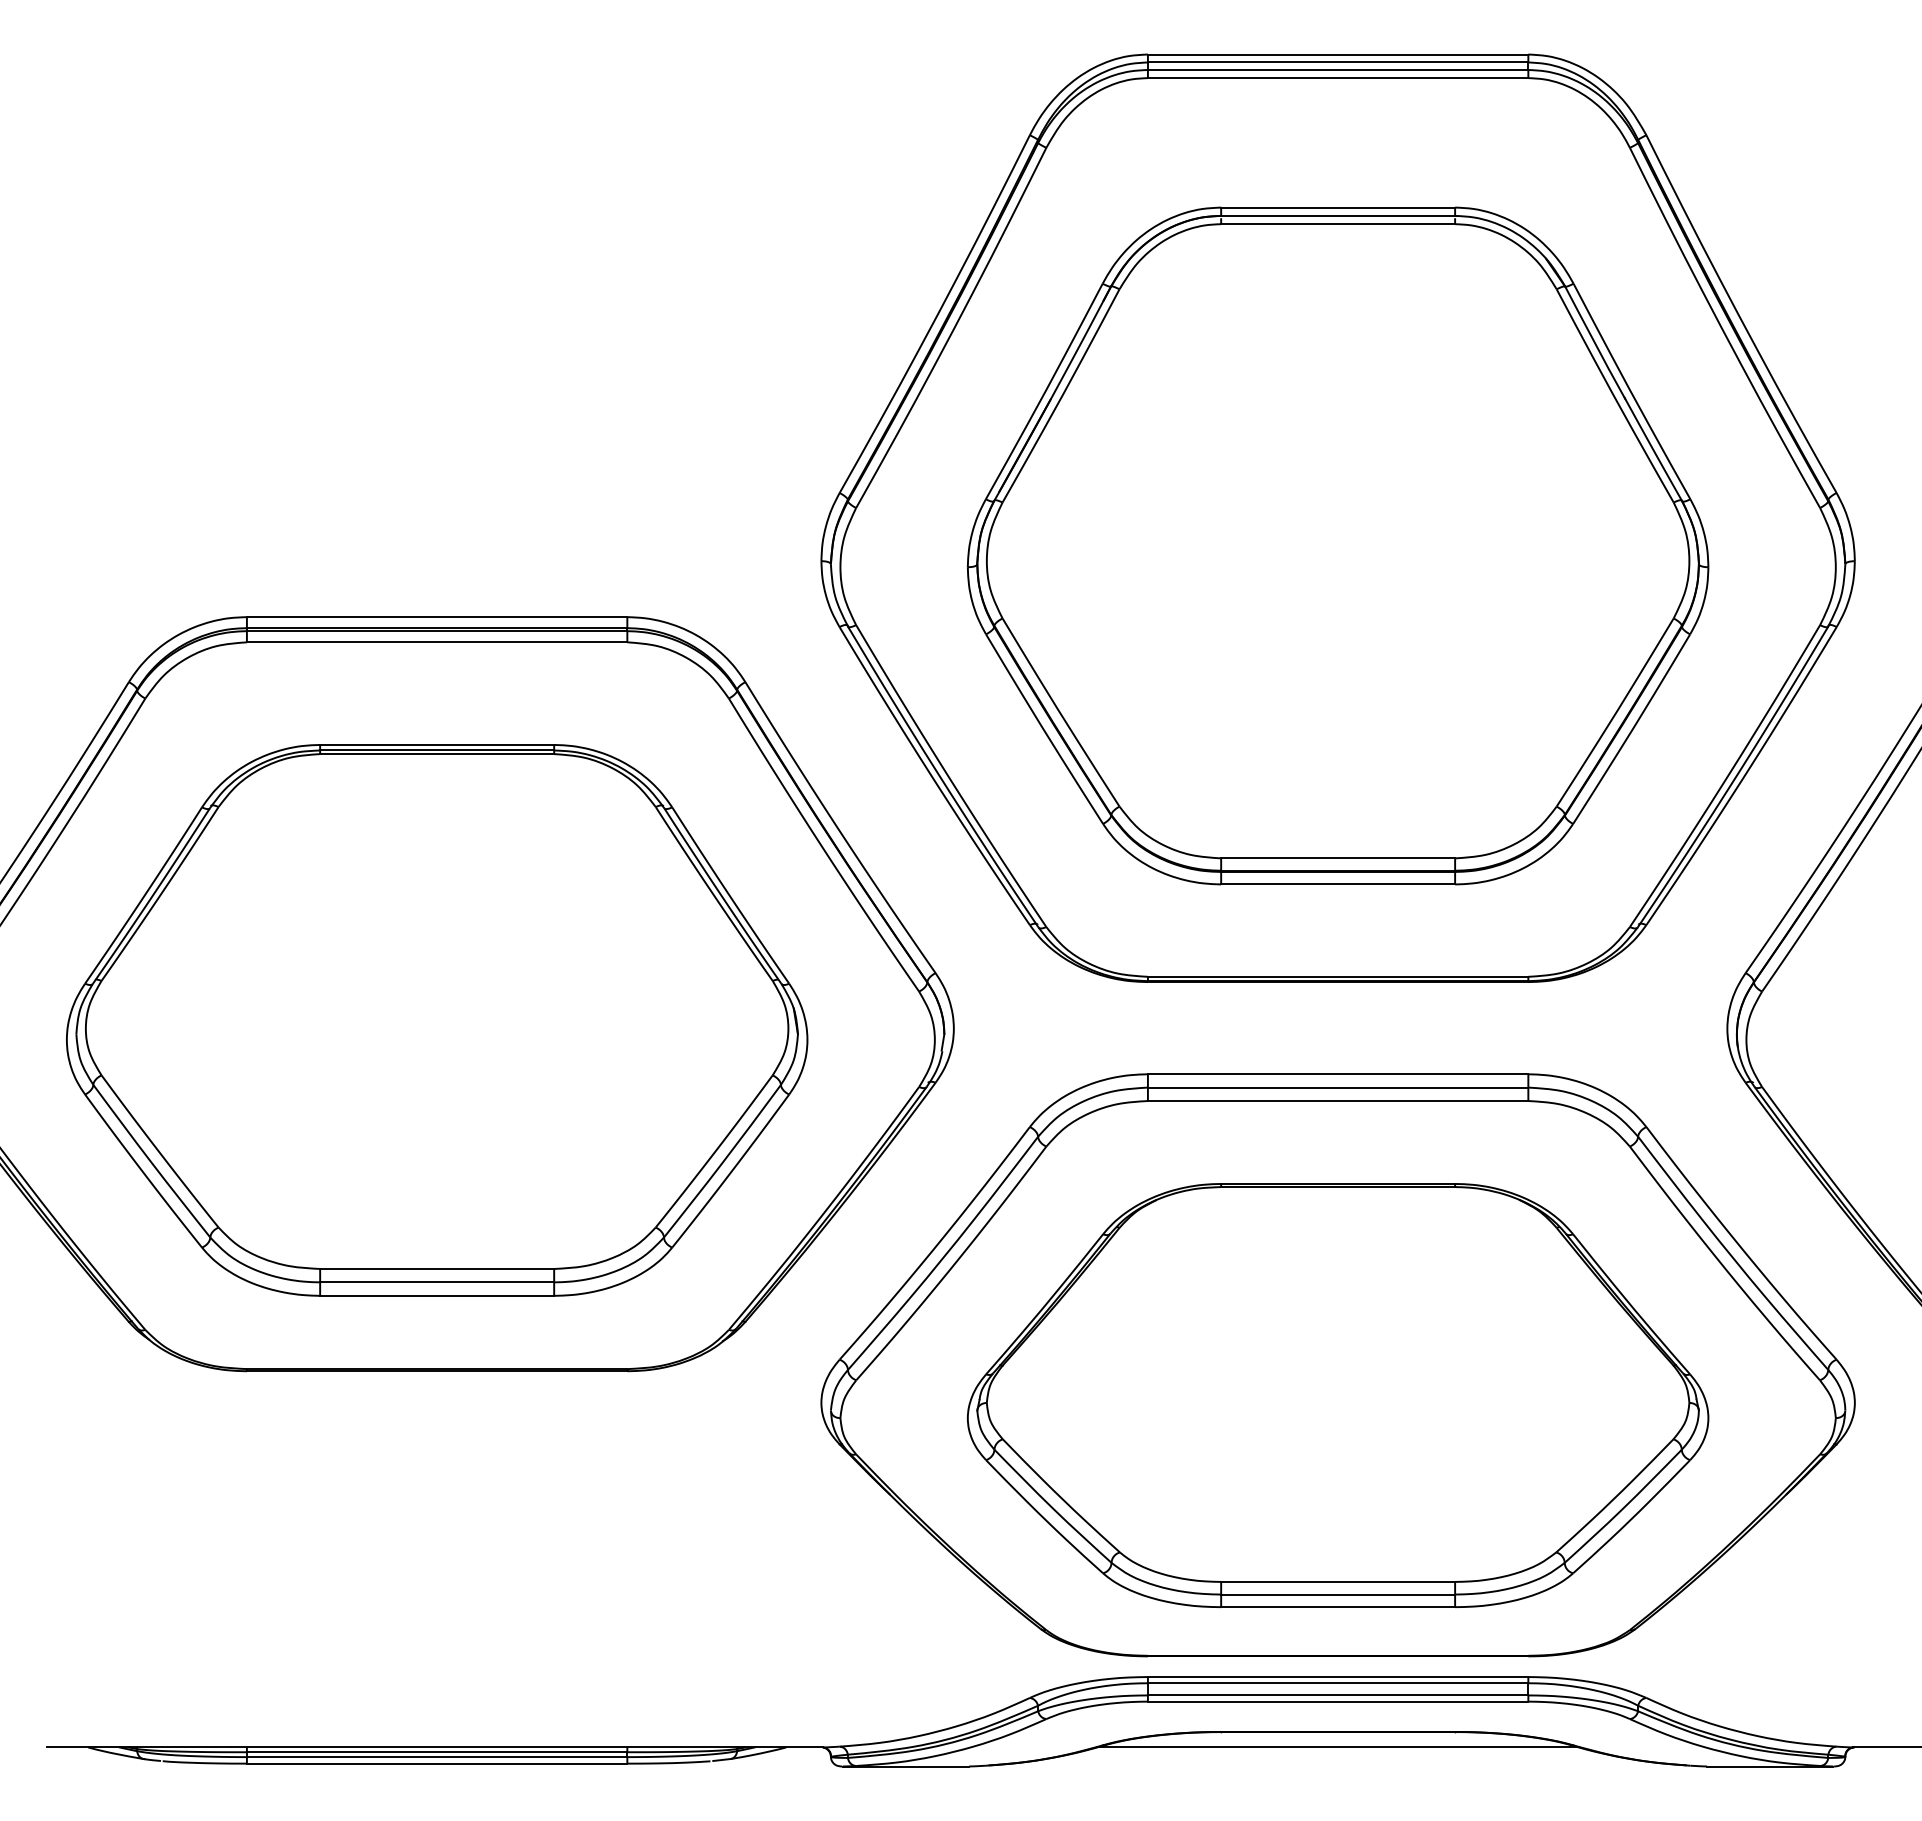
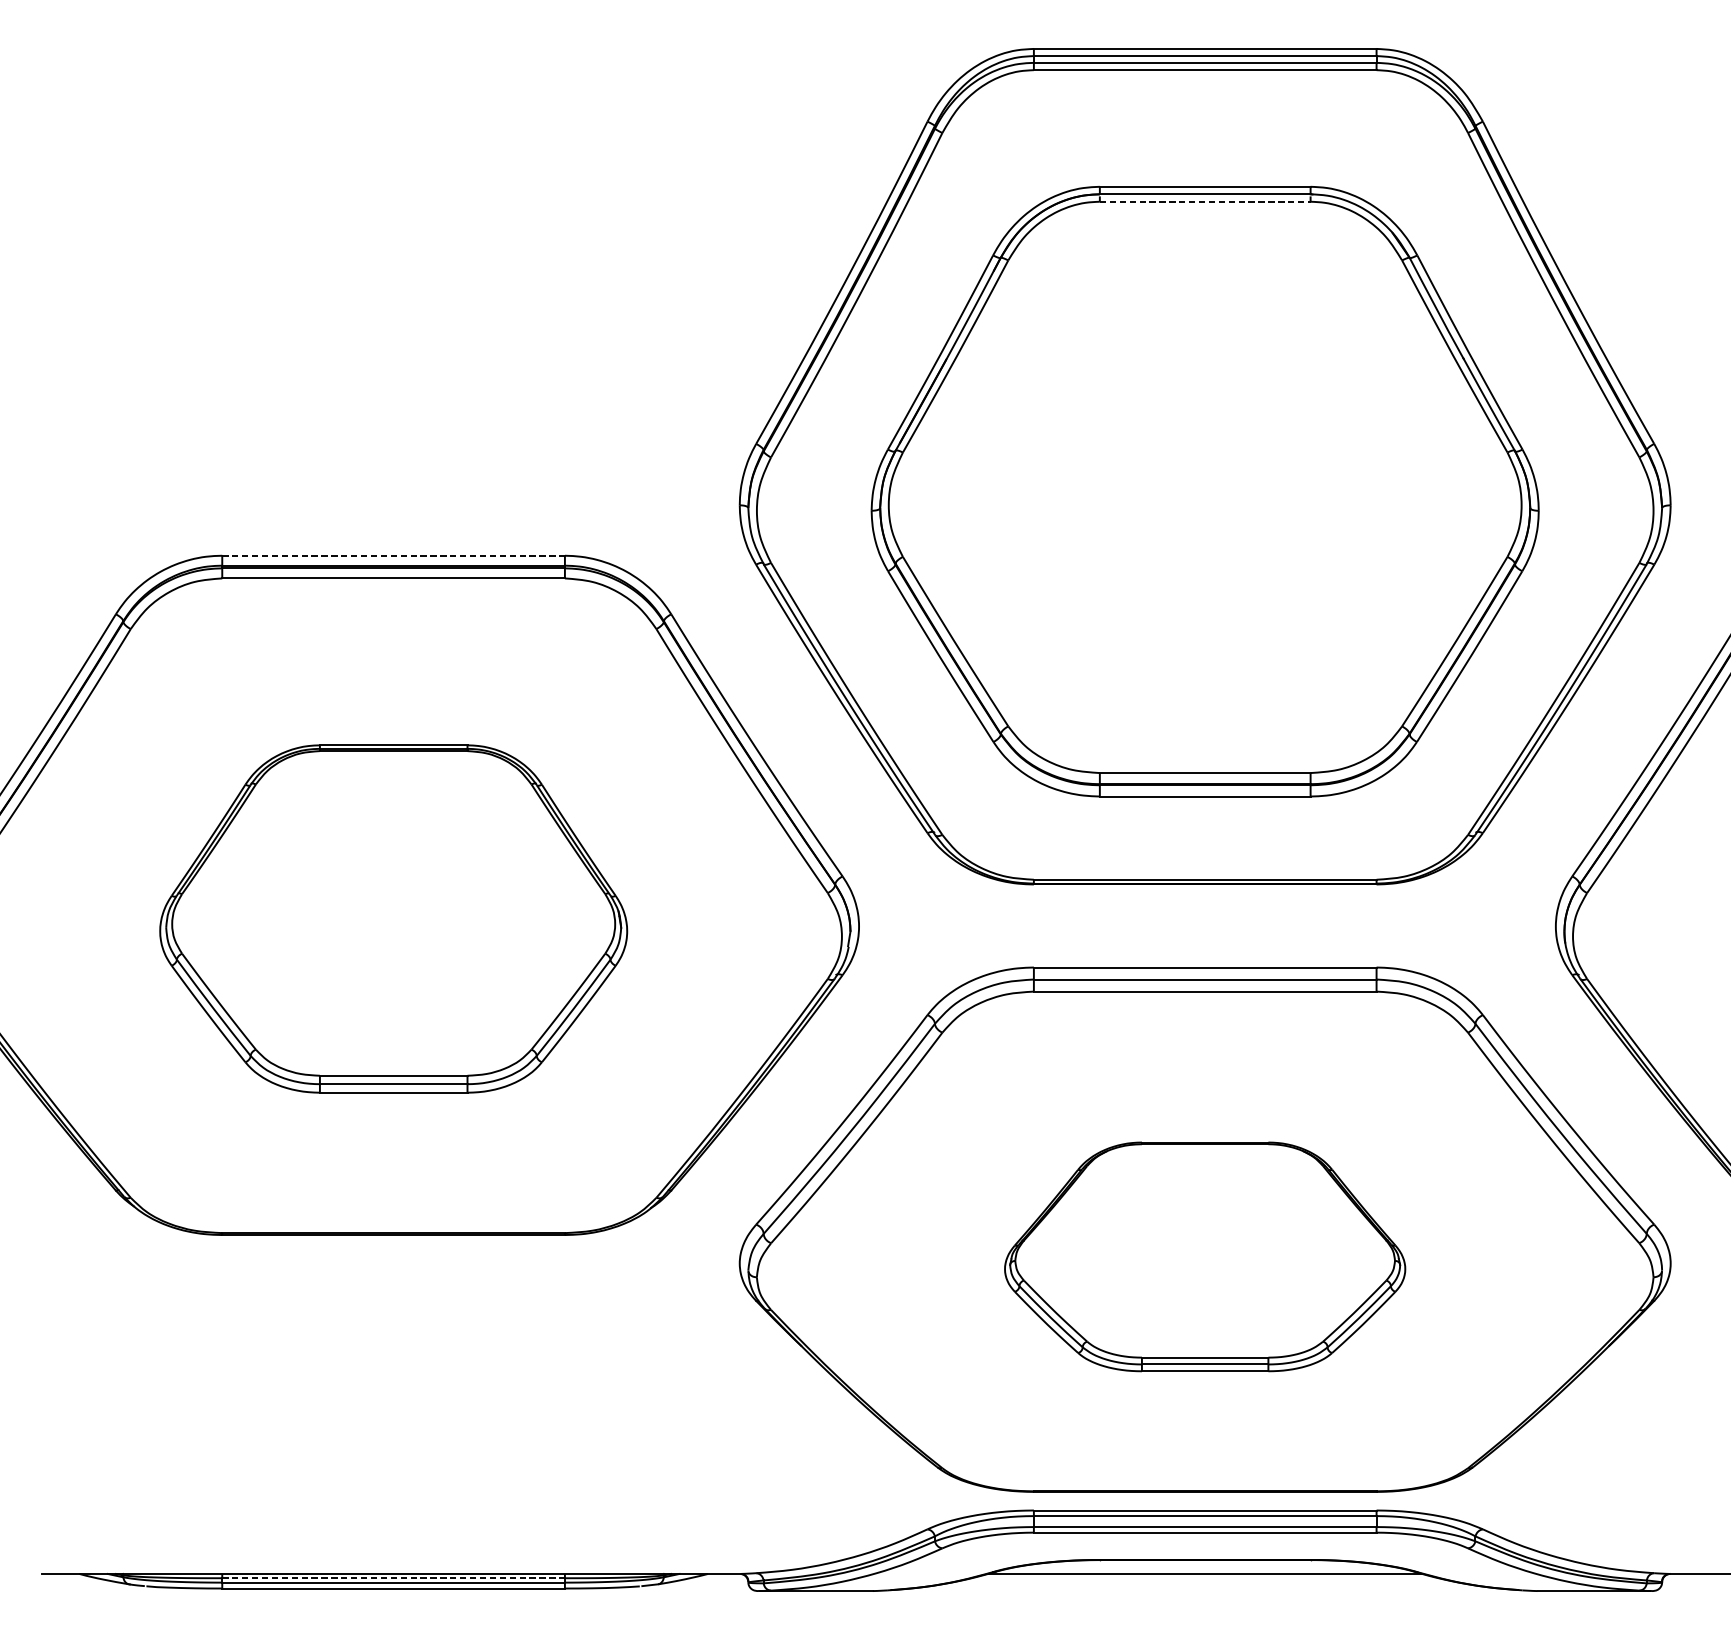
line: (1338, 224) -> (1205, 202), solid -> dashed
line: (437, 617) -> (393, 556), solid -> dashed
part: (437, 1020) -> (393, 919), size x0.7
part: (1337, 1395) -> (1204, 1256), size x0.6
line: (437, 1752) -> (393, 1578), solid -> dashed

